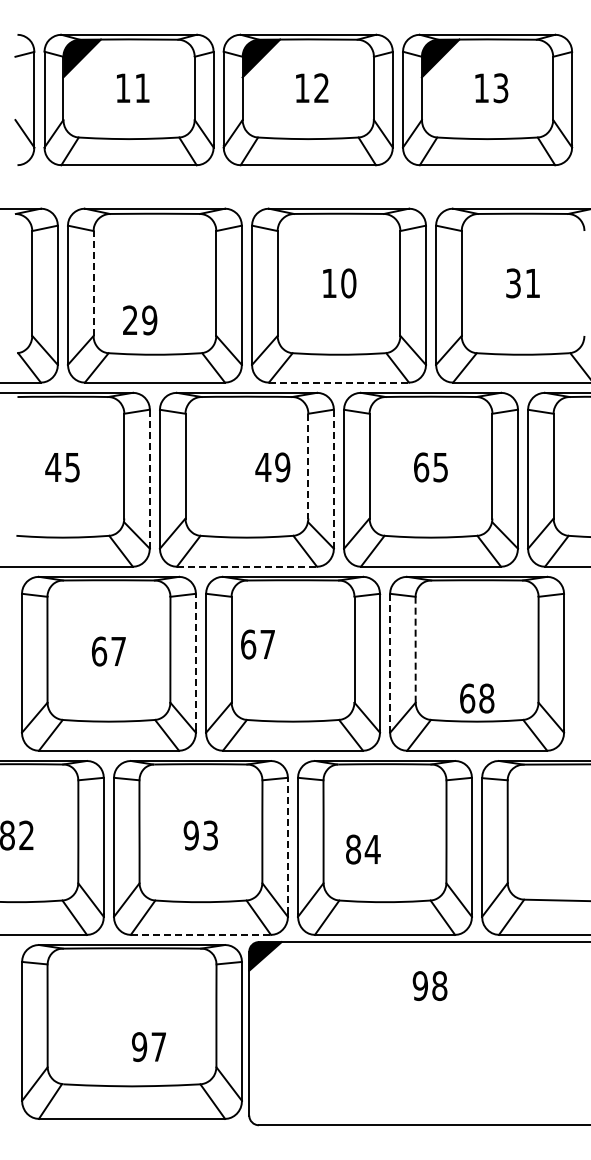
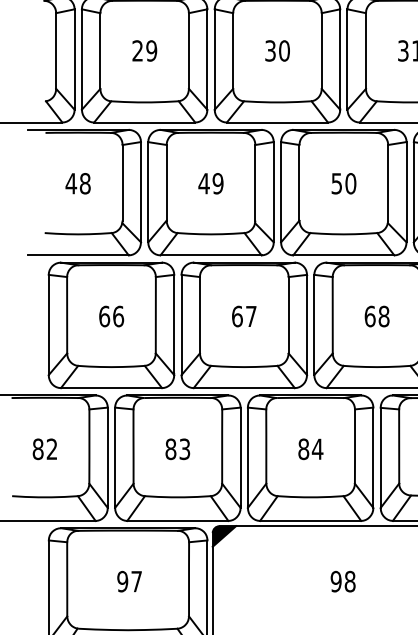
line: (93, 282) -> (100, 50), dashed -> solid
text: (329, 283) -> (270, 51), 10 -> 30
text: (140, 320) -> (145, 51), moved
line: (339, 382) -> (277, 122), dashed -> solid
line: (308, 466) -> (255, 183), dashed -> solid
text: (72, 467) -> (85, 183), 45 -> 48
text: (272, 467) -> (210, 183), moved
text: (431, 467) -> (344, 183), 65 -> 50
line: (149, 478) -> (140, 191), dashed -> solid
line: (333, 478) -> (273, 191), dashed -> solid
line: (247, 566) -> (211, 255), dashed -> solid
text: (257, 644) -> (243, 316), moved
line: (415, 649) -> (332, 315), dashed -> solid
text: (118, 651) -> (118, 316), 67 -> 66
line: (195, 662) -> (173, 324), dashed -> solid
line: (390, 663) -> (314, 325), dashed -> solid
text: (477, 698) -> (377, 316), moved
text: (190, 835) -> (170, 449), 93 -> 83
line: (287, 846) -> (240, 457), dashed -> solid
text: (363, 849) -> (310, 449), moved
line: (201, 934) -> (178, 520), dashed -> solid
text: (429, 985) -> (342, 581), moved
text: (148, 1046) -> (129, 581), moved

